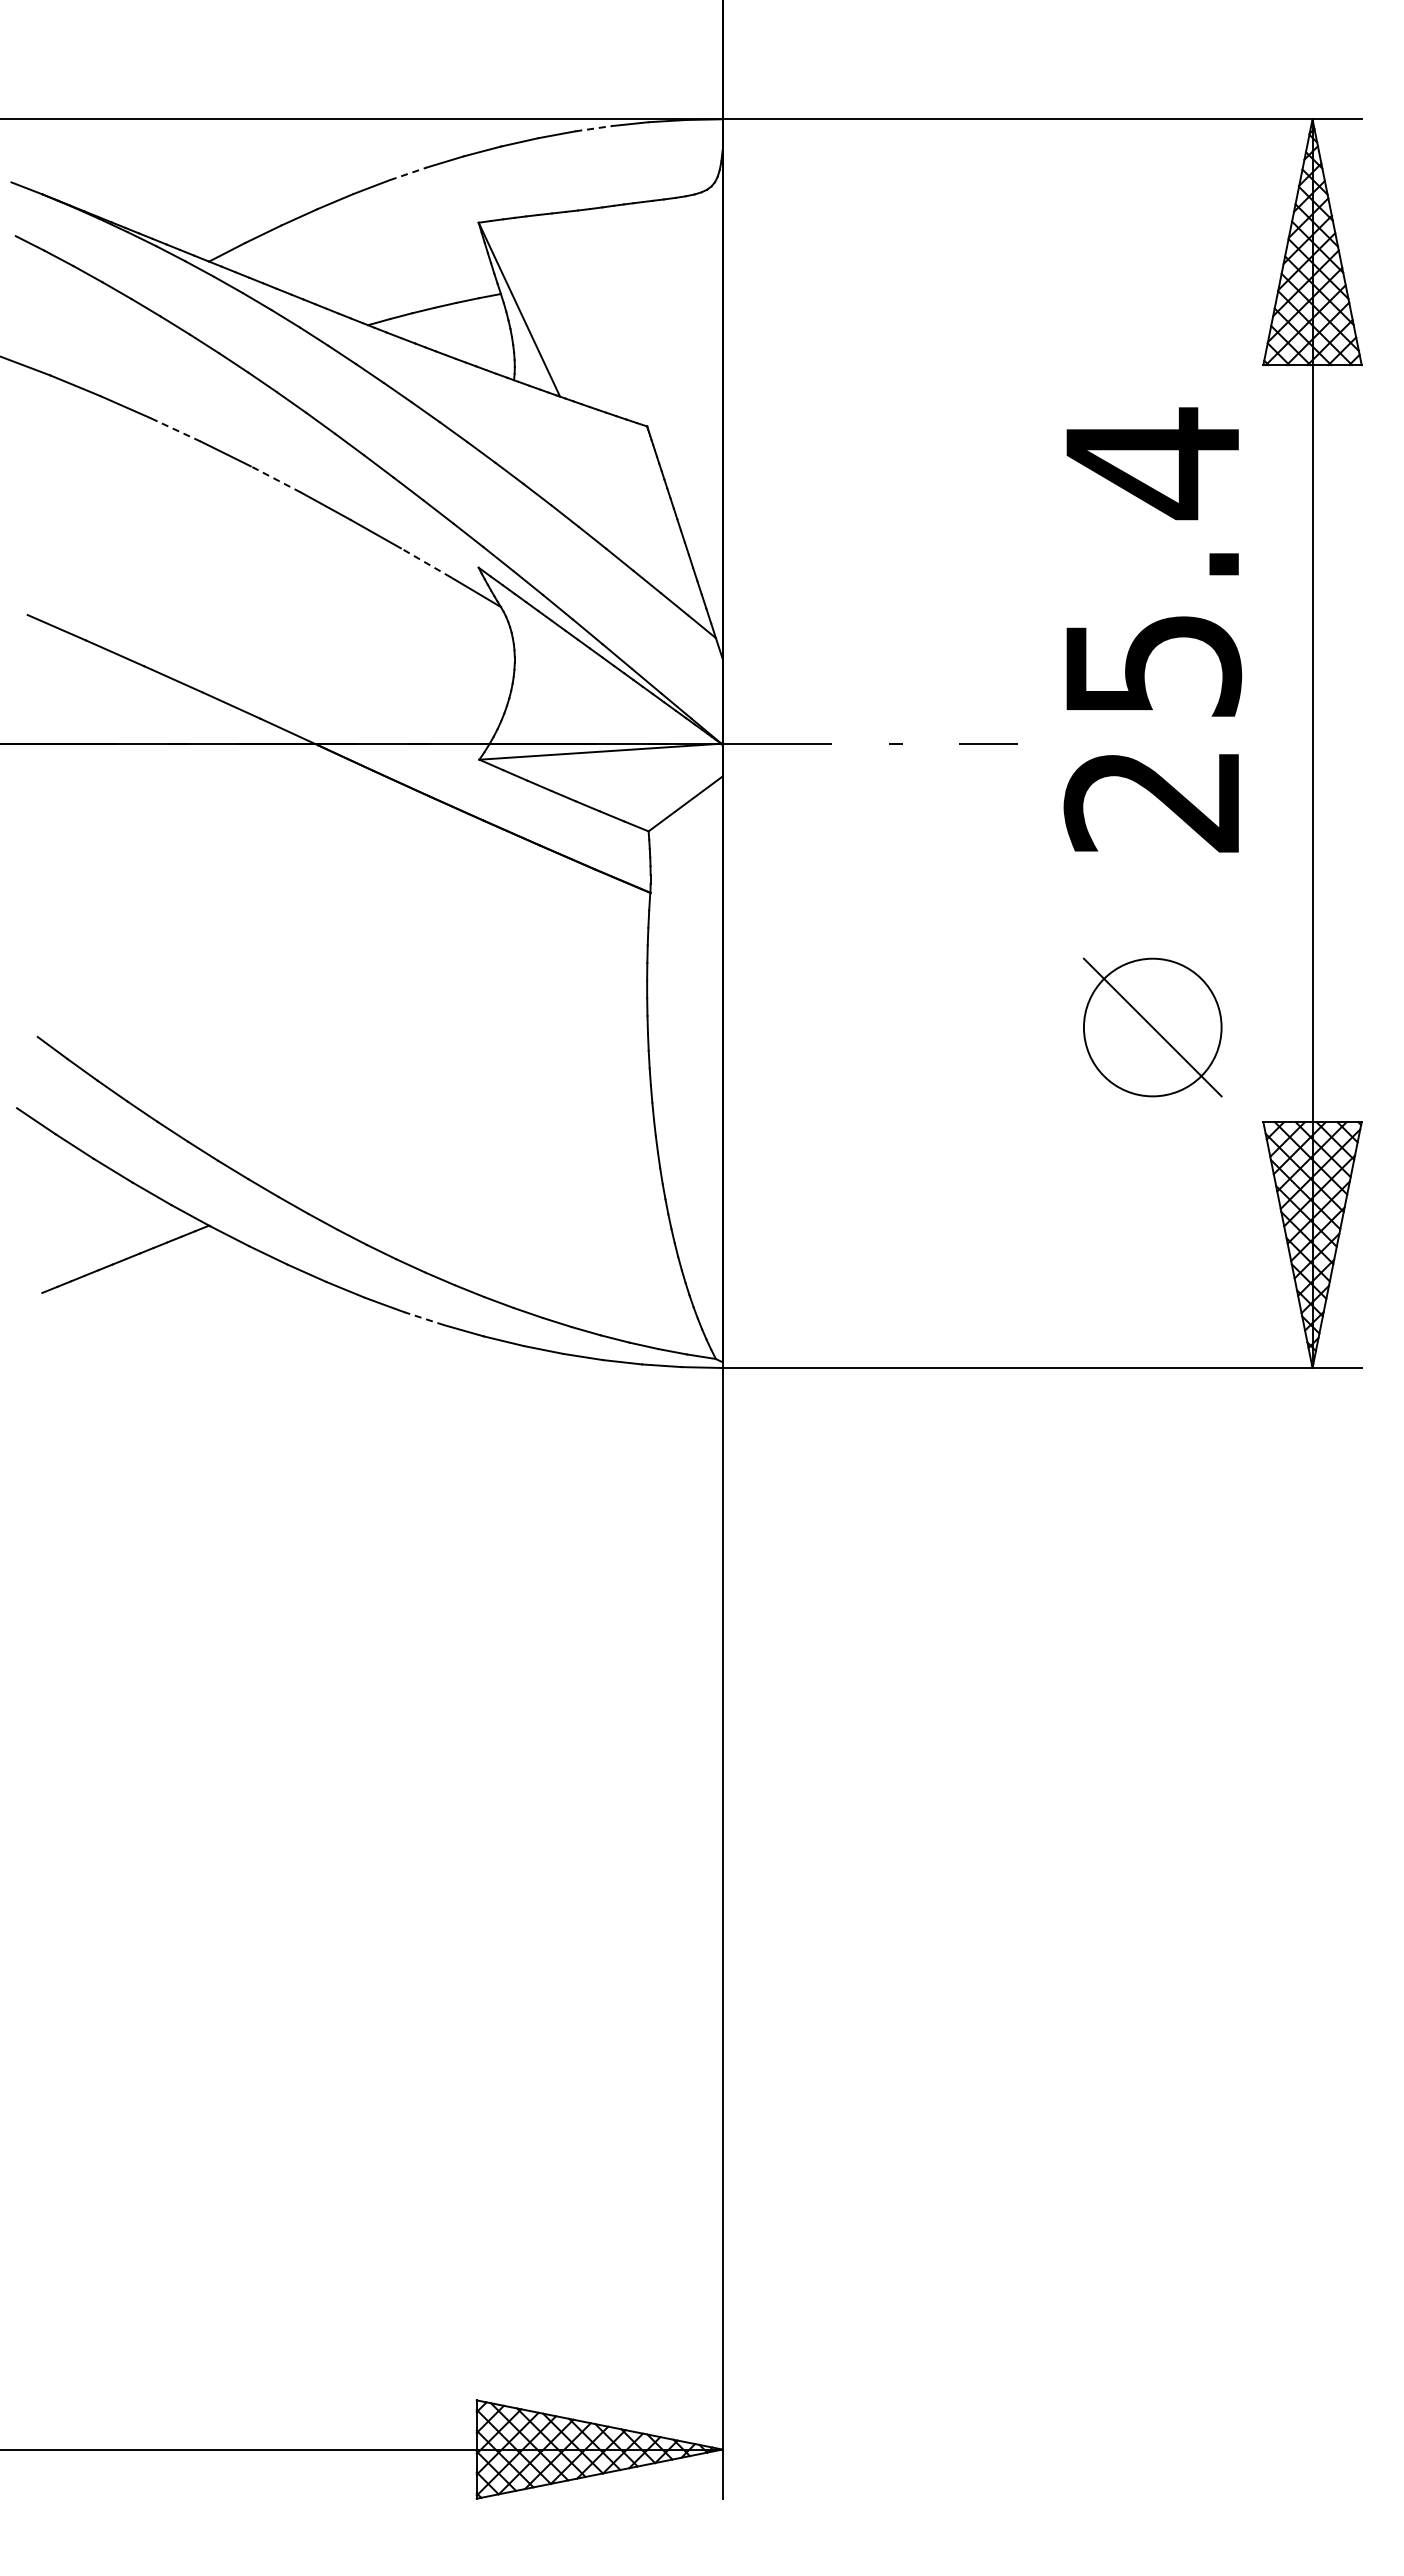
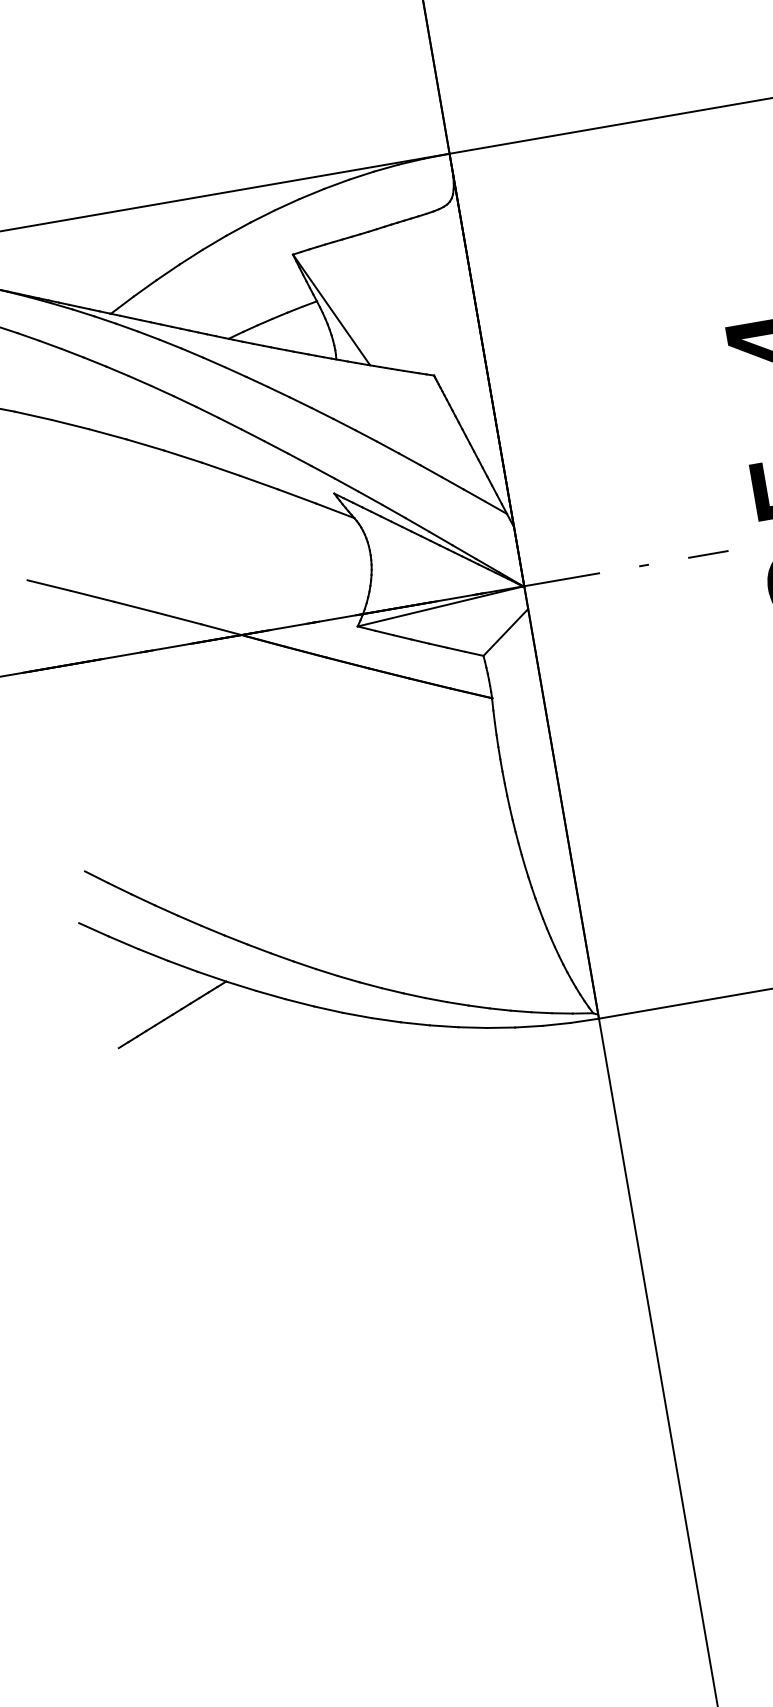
line: (594, 128) -> (361, 175), dashed -> solid
line: (408, 173) -> (238, 228), dashed -> solid
line: (175, 429) -> (107, 434), dashed -> solid
line: (275, 479) -> (182, 456), dashed -> solid
line: (425, 562) -> (296, 496), dashed -> solid
line: (424, 1318) -> (386, 1020), dashed -> solid

